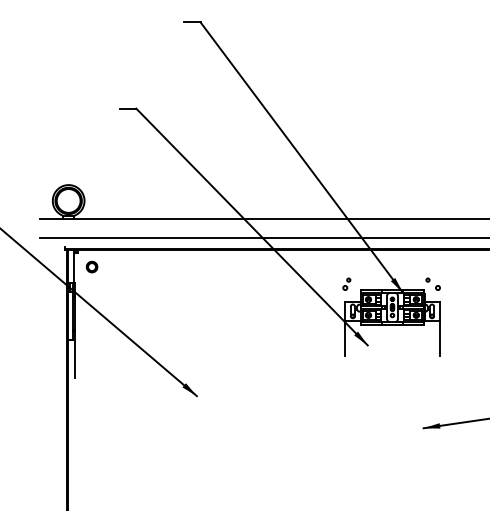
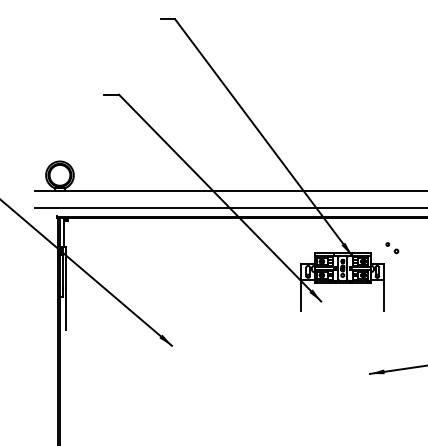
part: (91, 266) -> (79, 232), removed
part: (346, 283) -> (302, 247), removed
part: (432, 283) -> (391, 247), moved

